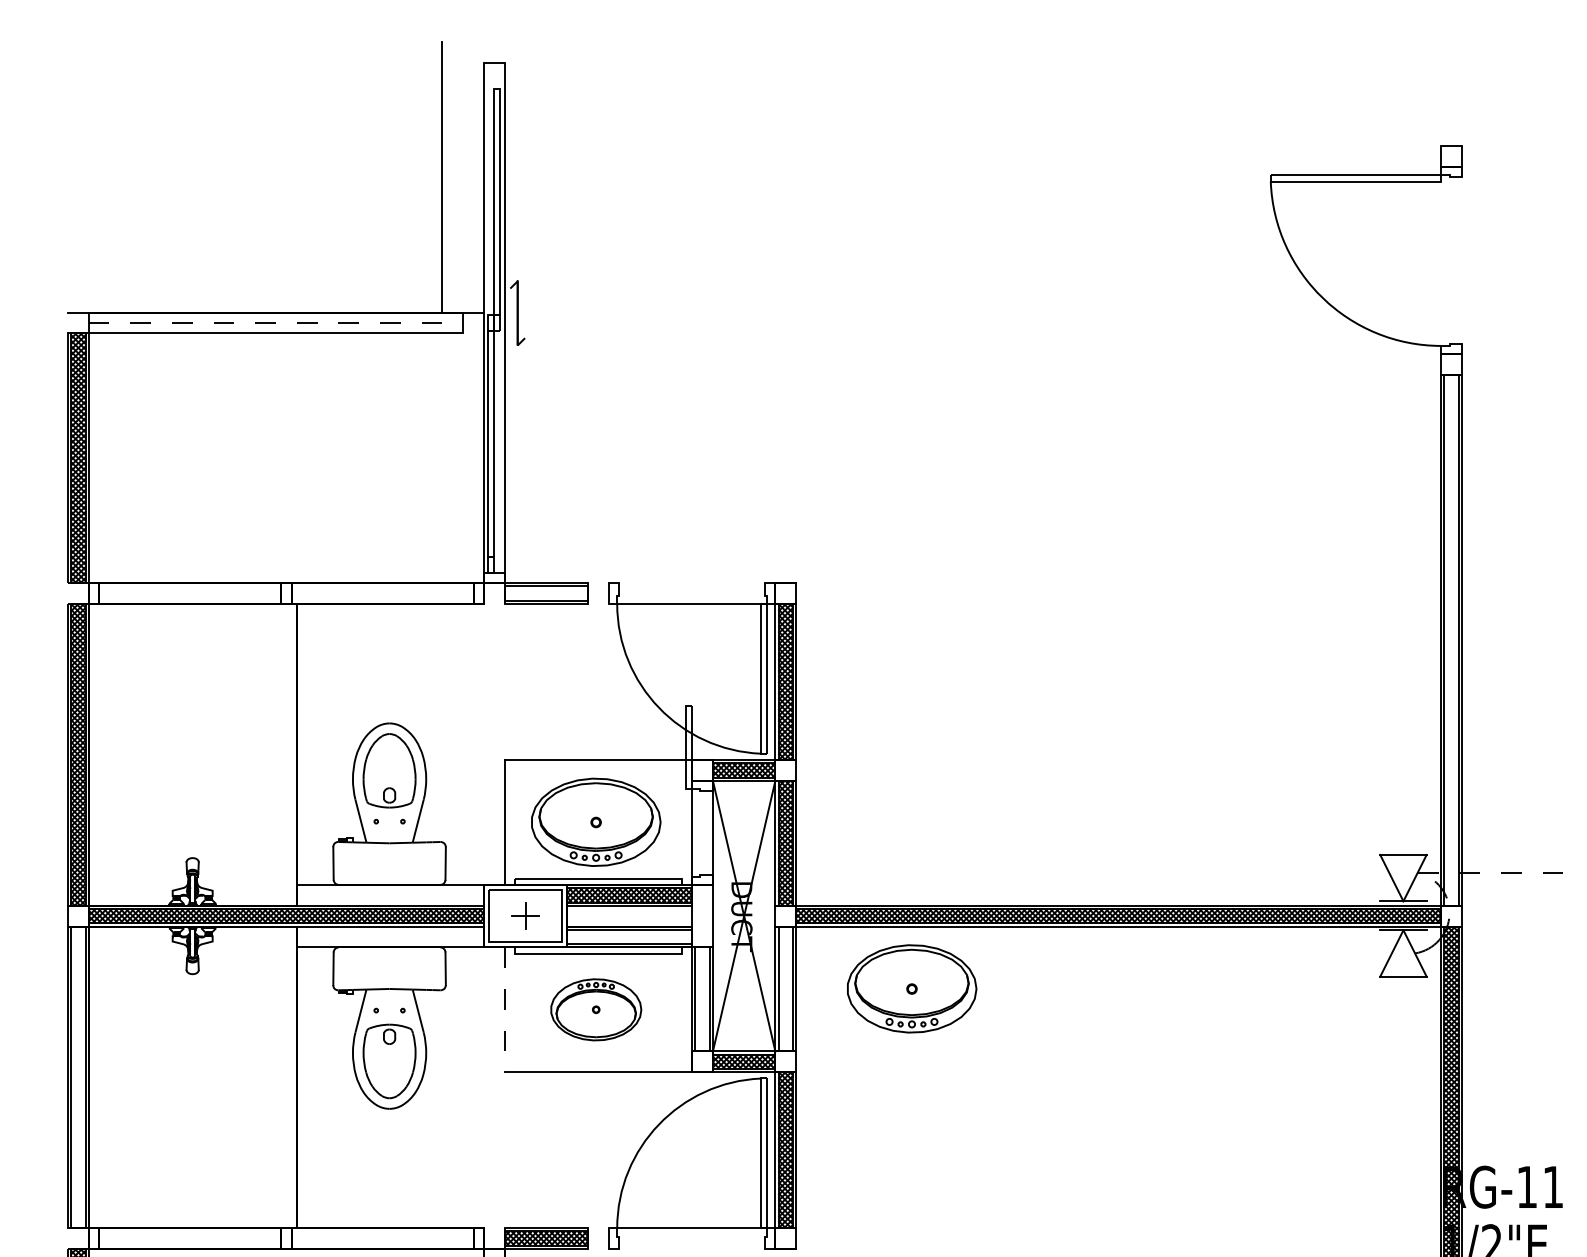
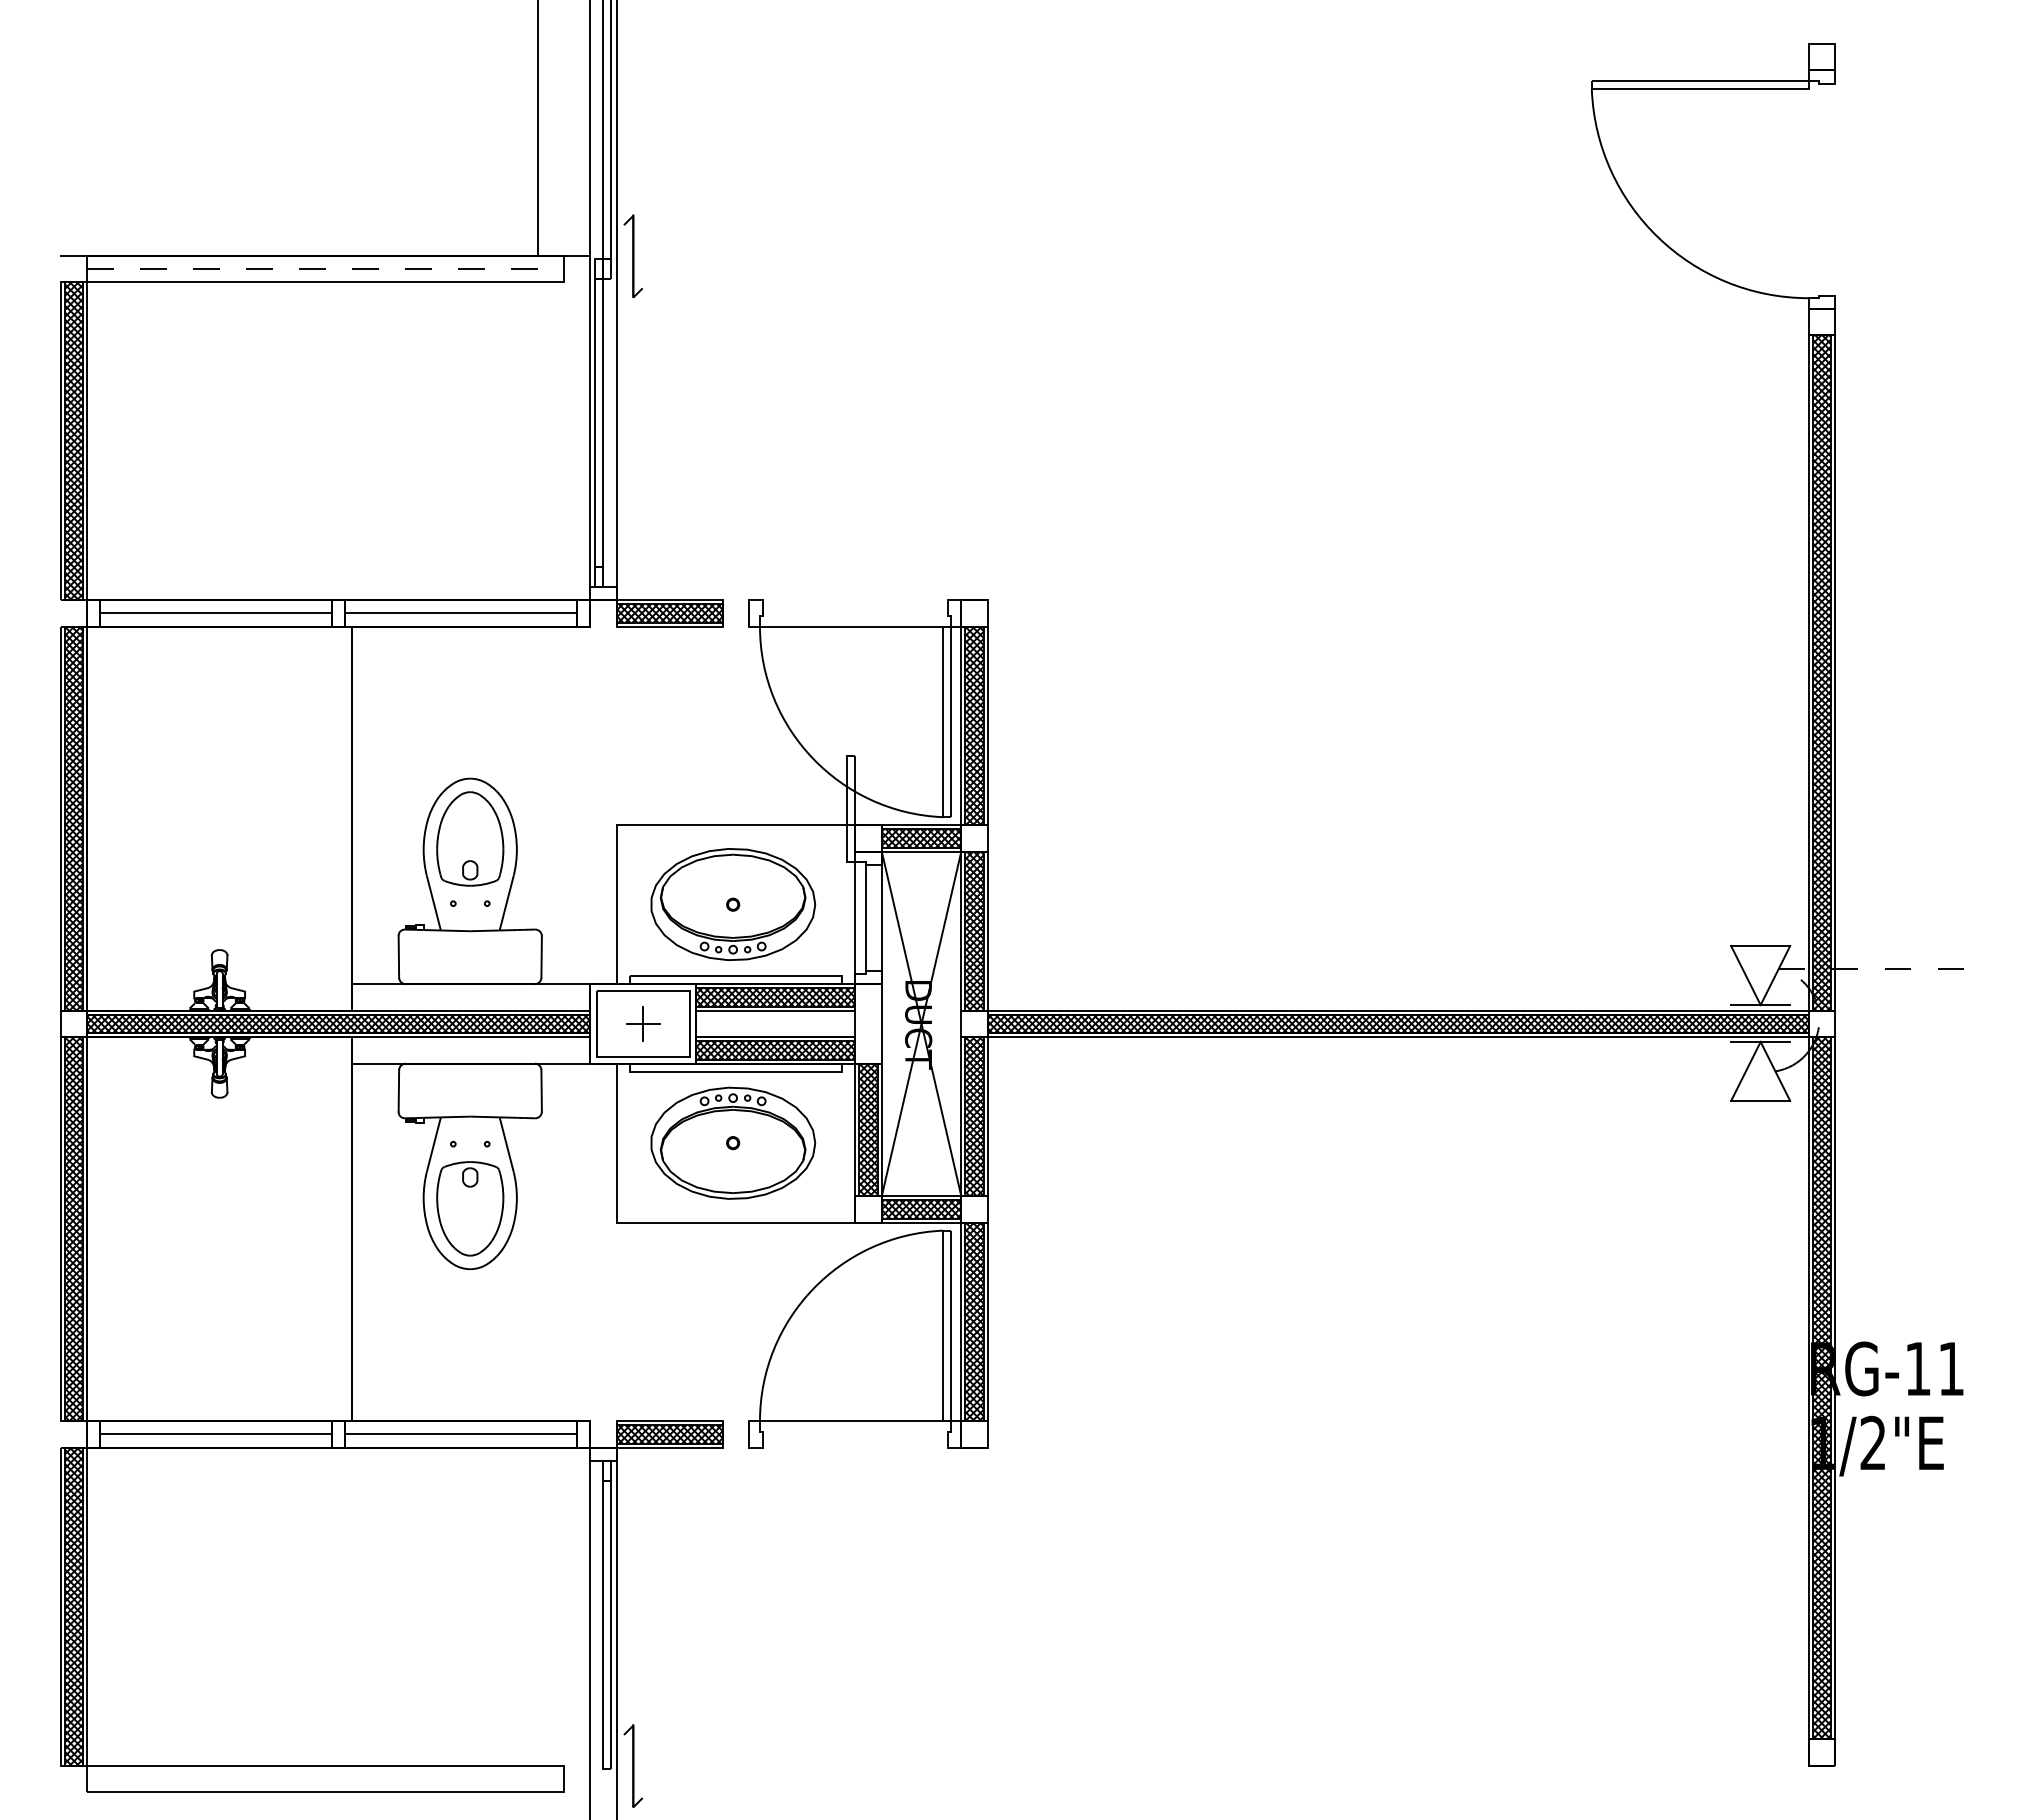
line: (190, 593) -> (216, 613), added
line: (382, 593) -> (461, 613), added
hatch: (546, 593) -> (669, 613), added
hatch: (1451, 640) -> (1821, 672), added
line: (700, 832) -> (865, 917), added
hatch: (629, 937) -> (775, 1050), added
hatch: (785, 988) -> (974, 1116), added
part: (912, 988) -> (1135, 1116), removed
hatch: (702, 999) -> (868, 1129), added
part: (596, 1009) -> (733, 1142), size x1.43
line: (504, 1010) -> (616, 1143), dashed -> solid
hatch: (77, 1077) -> (73, 1229), added
line: (190, 1238) -> (216, 1434), added
line: (382, 1238) -> (461, 1434), added

